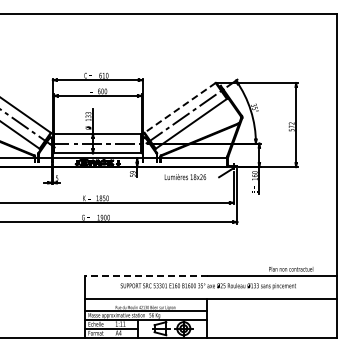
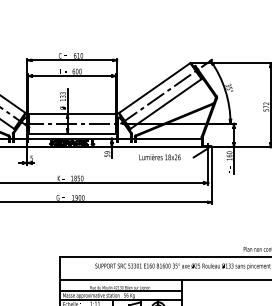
line: (179, 108) -> (154, 88), dashed -> solid
line: (146, 276) -> (121, 256), dashed -> solid

